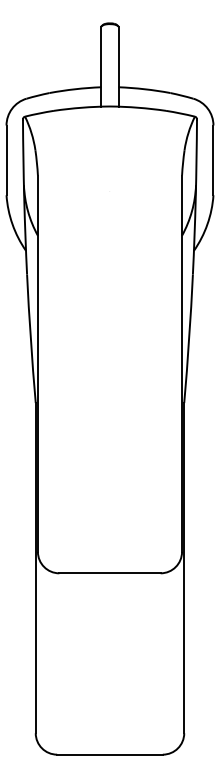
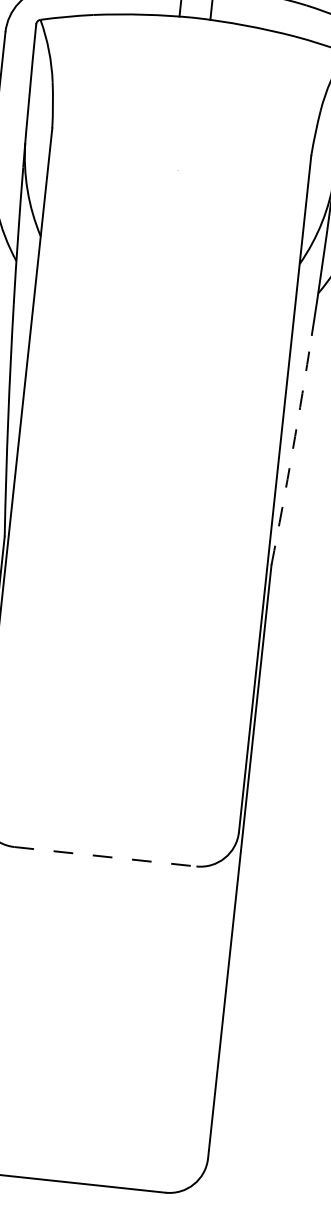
arc: (189, 338) -> (293, 450), solid -> dashed
line: (109, 573) -> (104, 856), solid -> dashed

